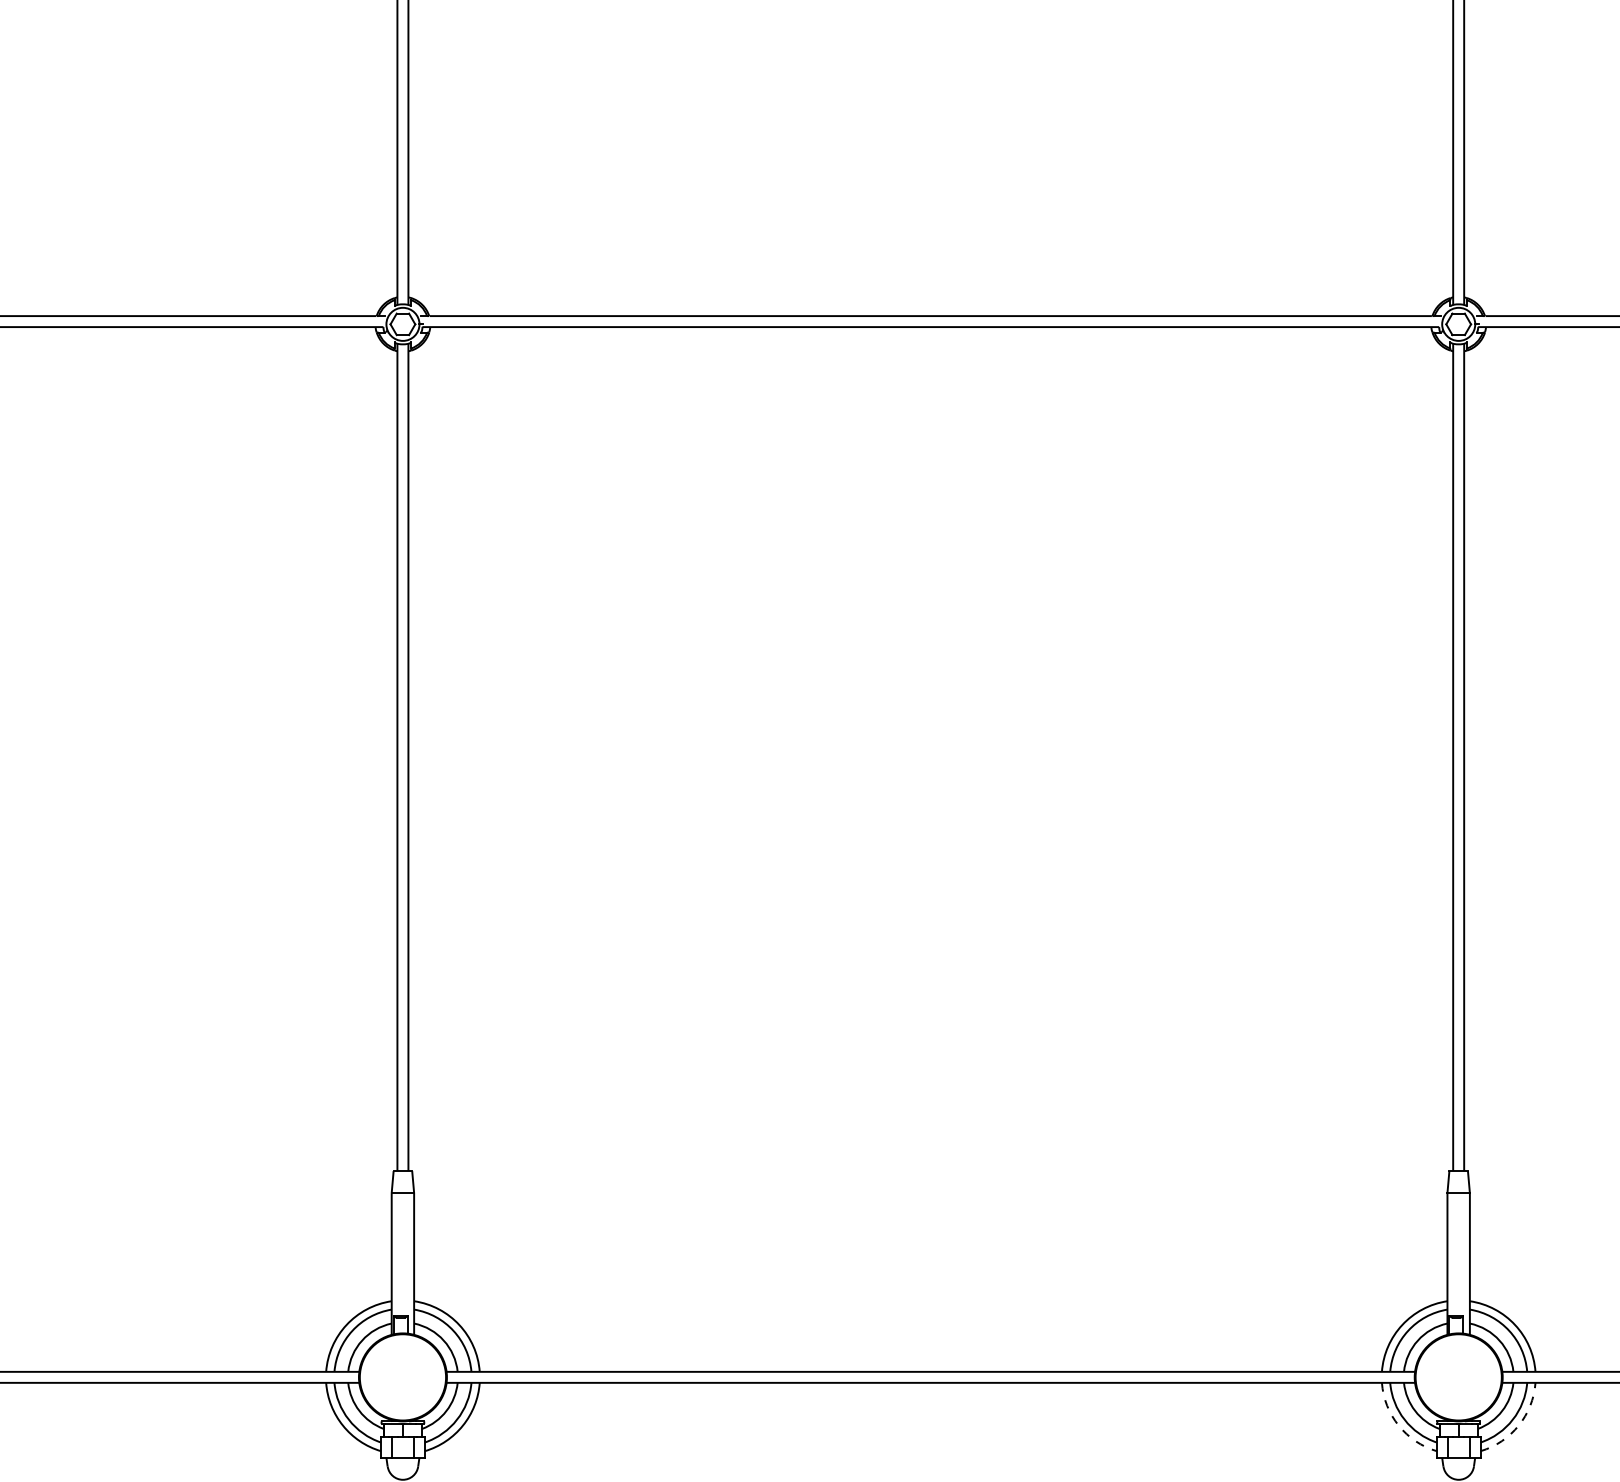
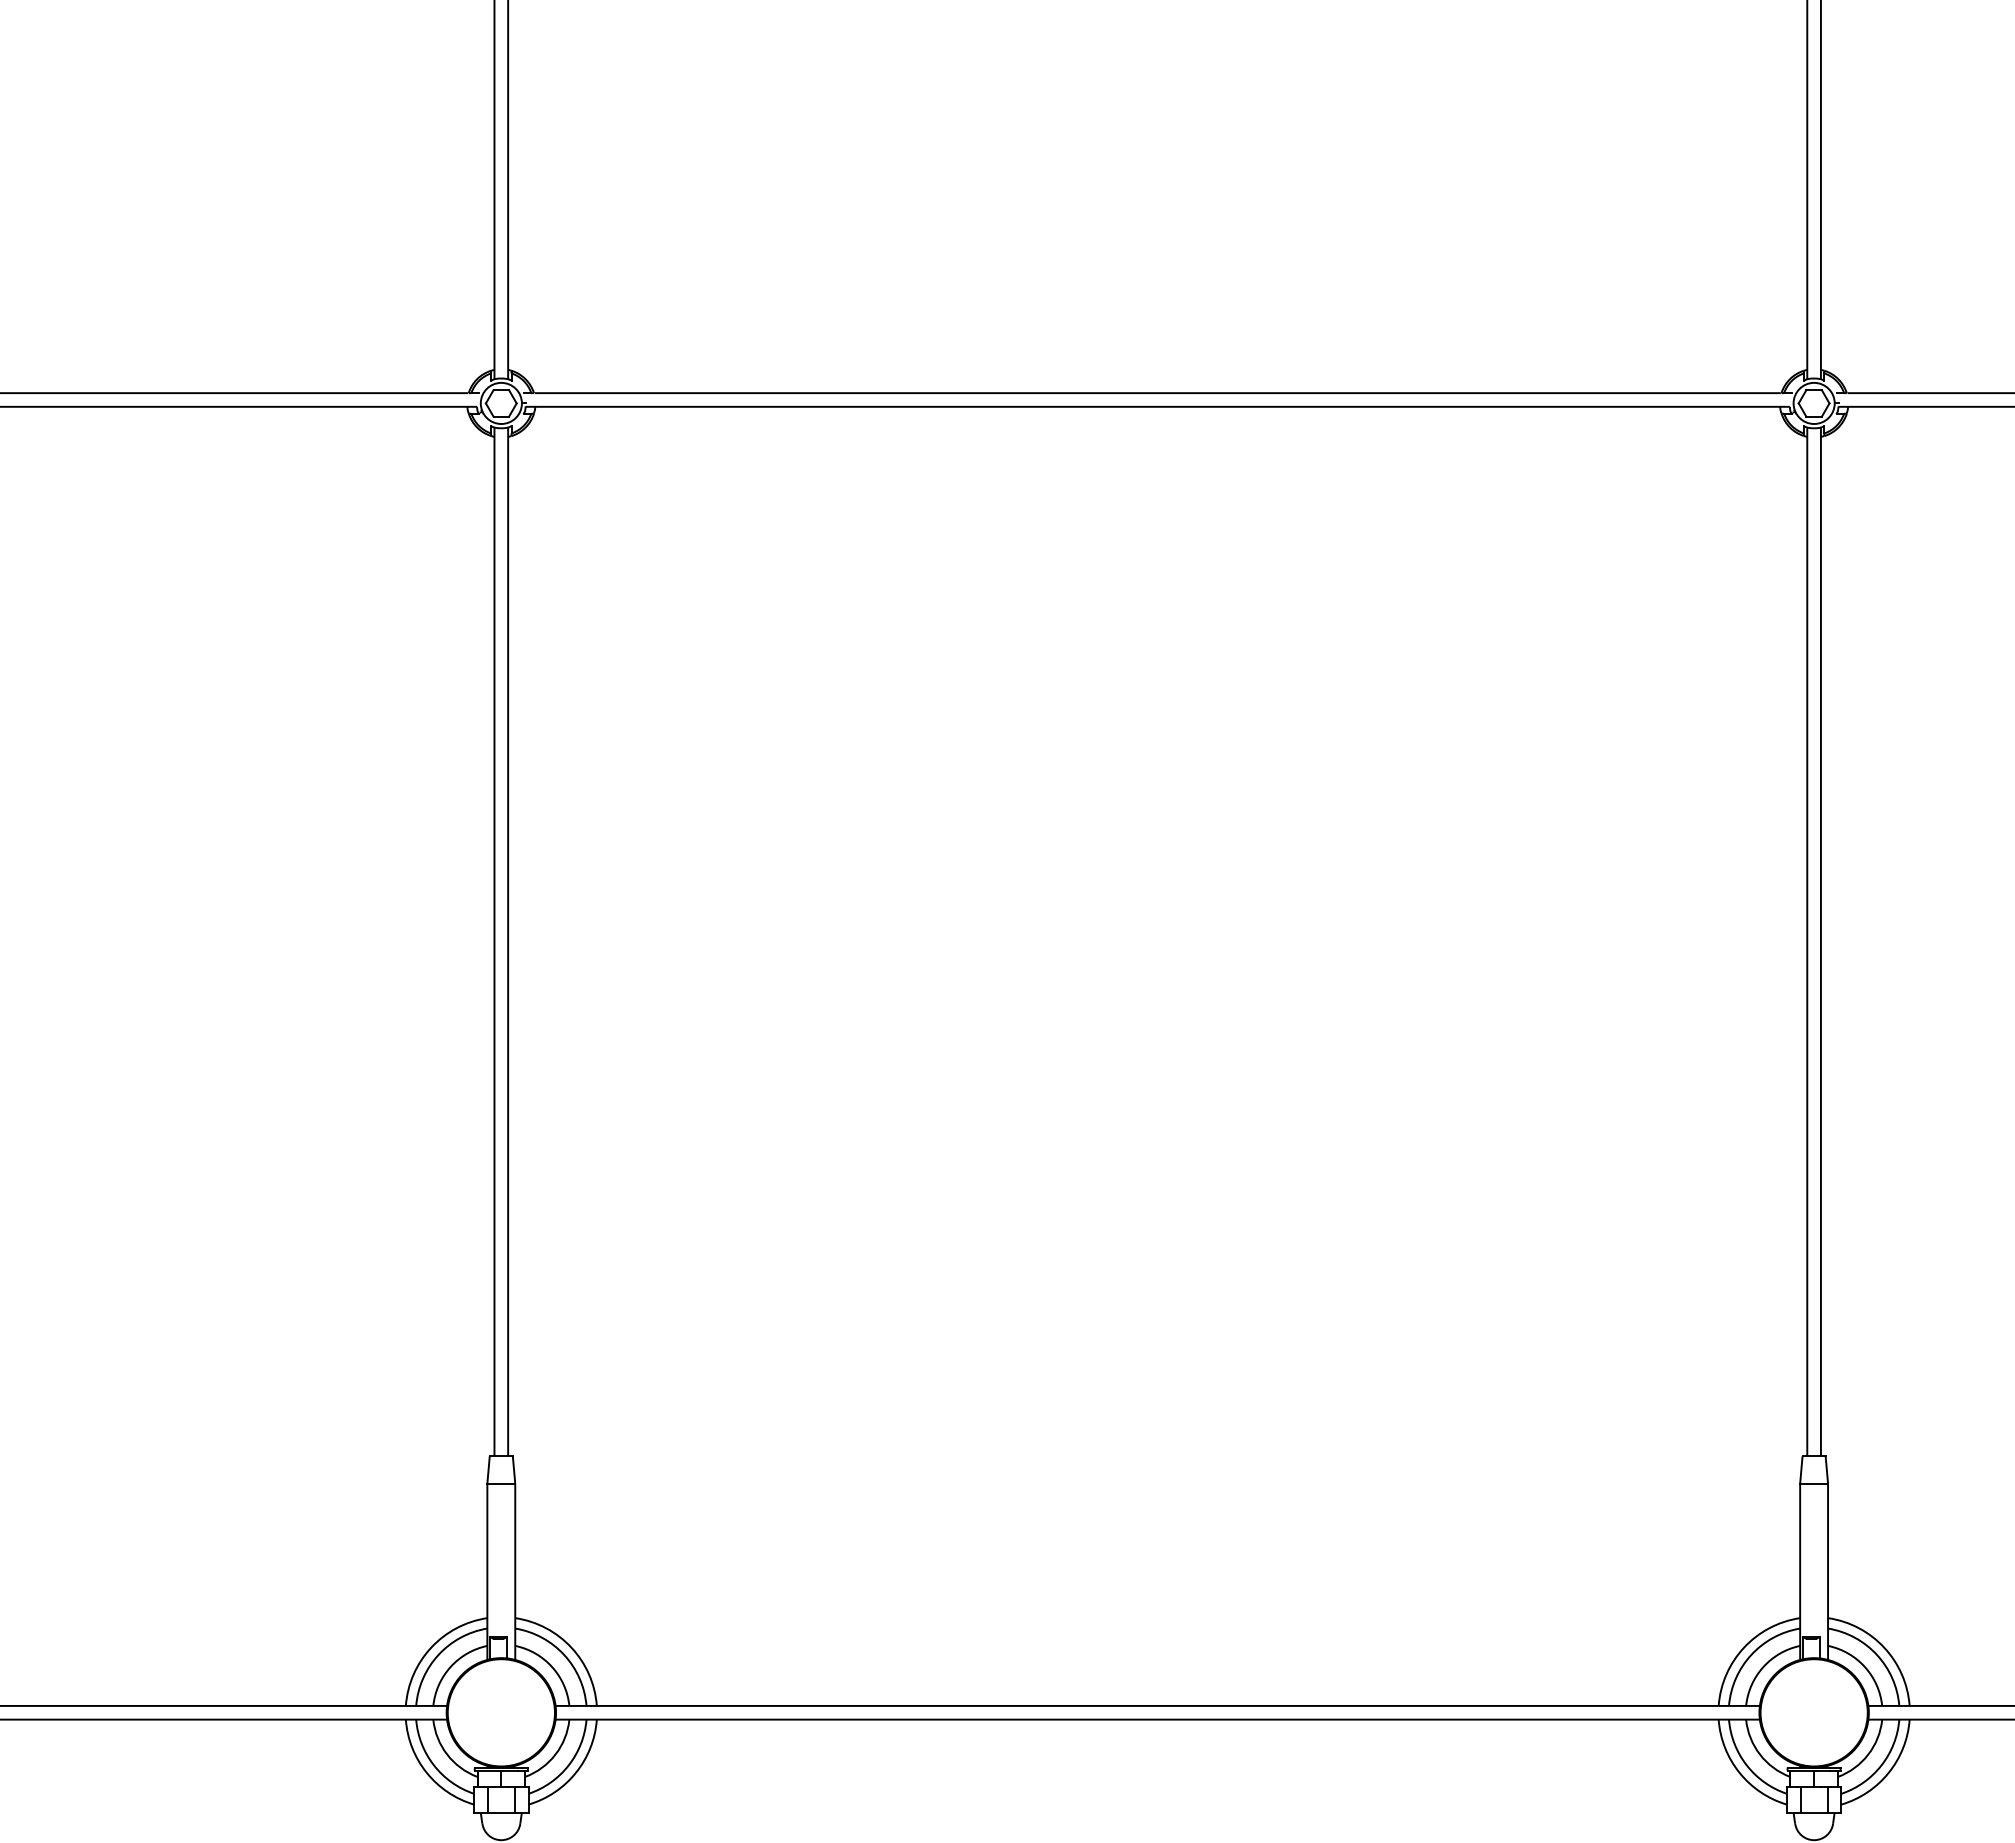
arc: (1398, 1425) -> (1739, 1772), dashed -> solid
arc: (1518, 1425) -> (1888, 1772), dashed -> solid

